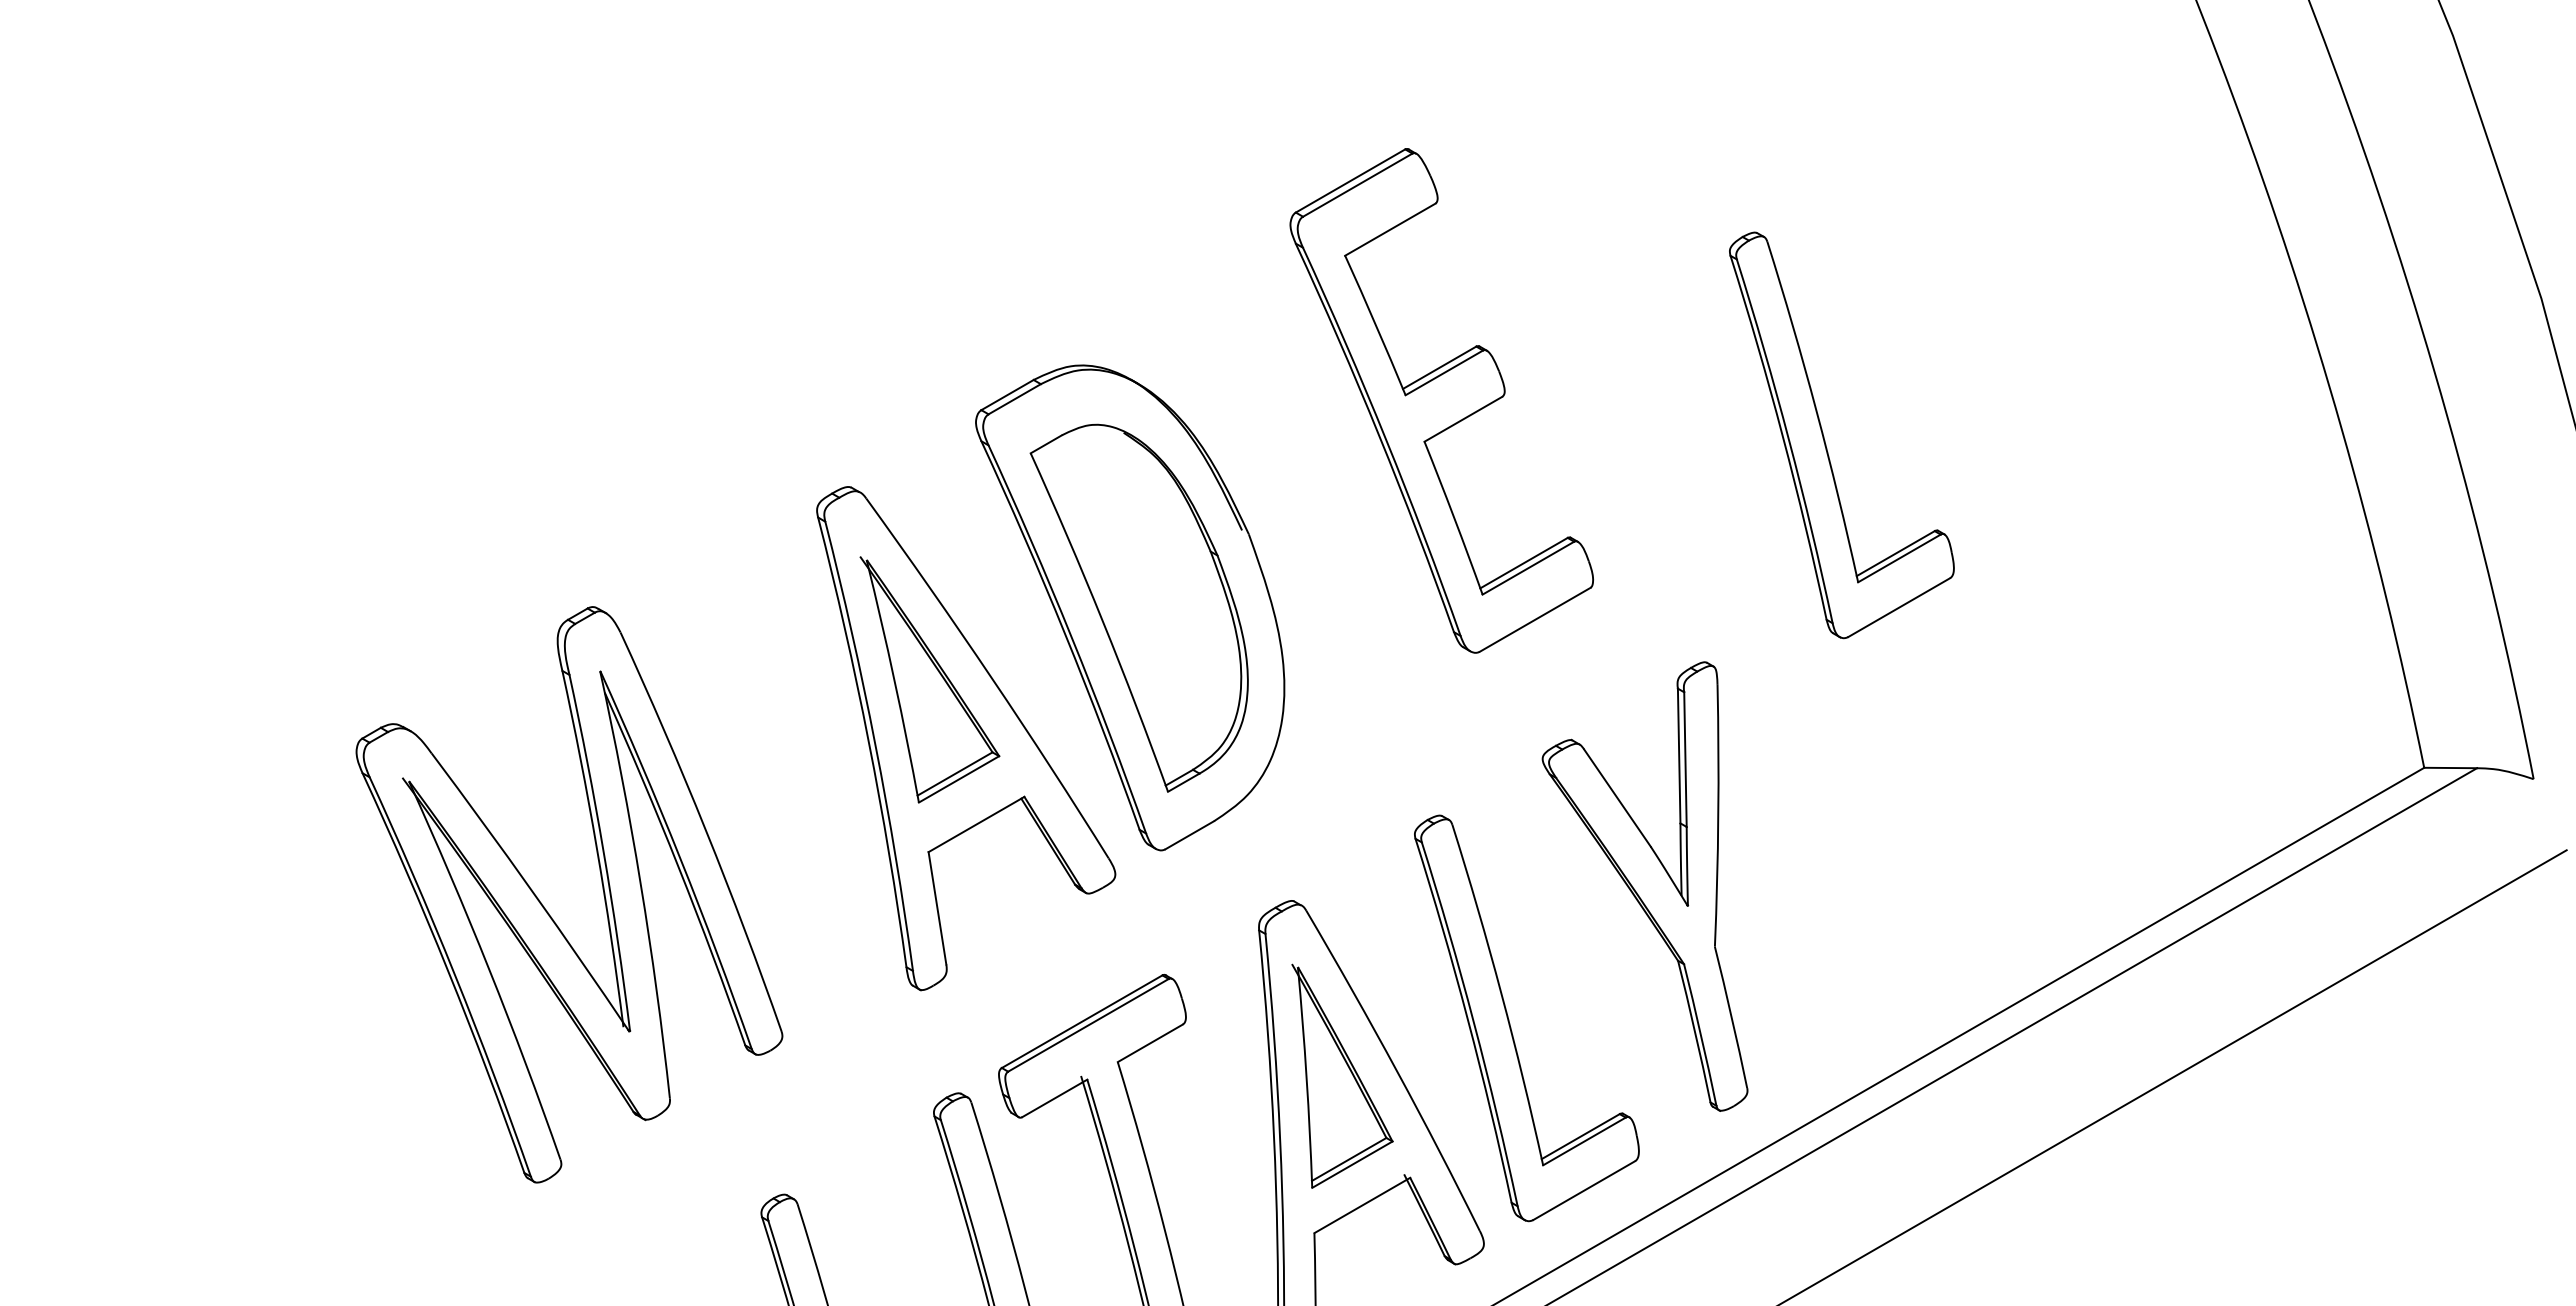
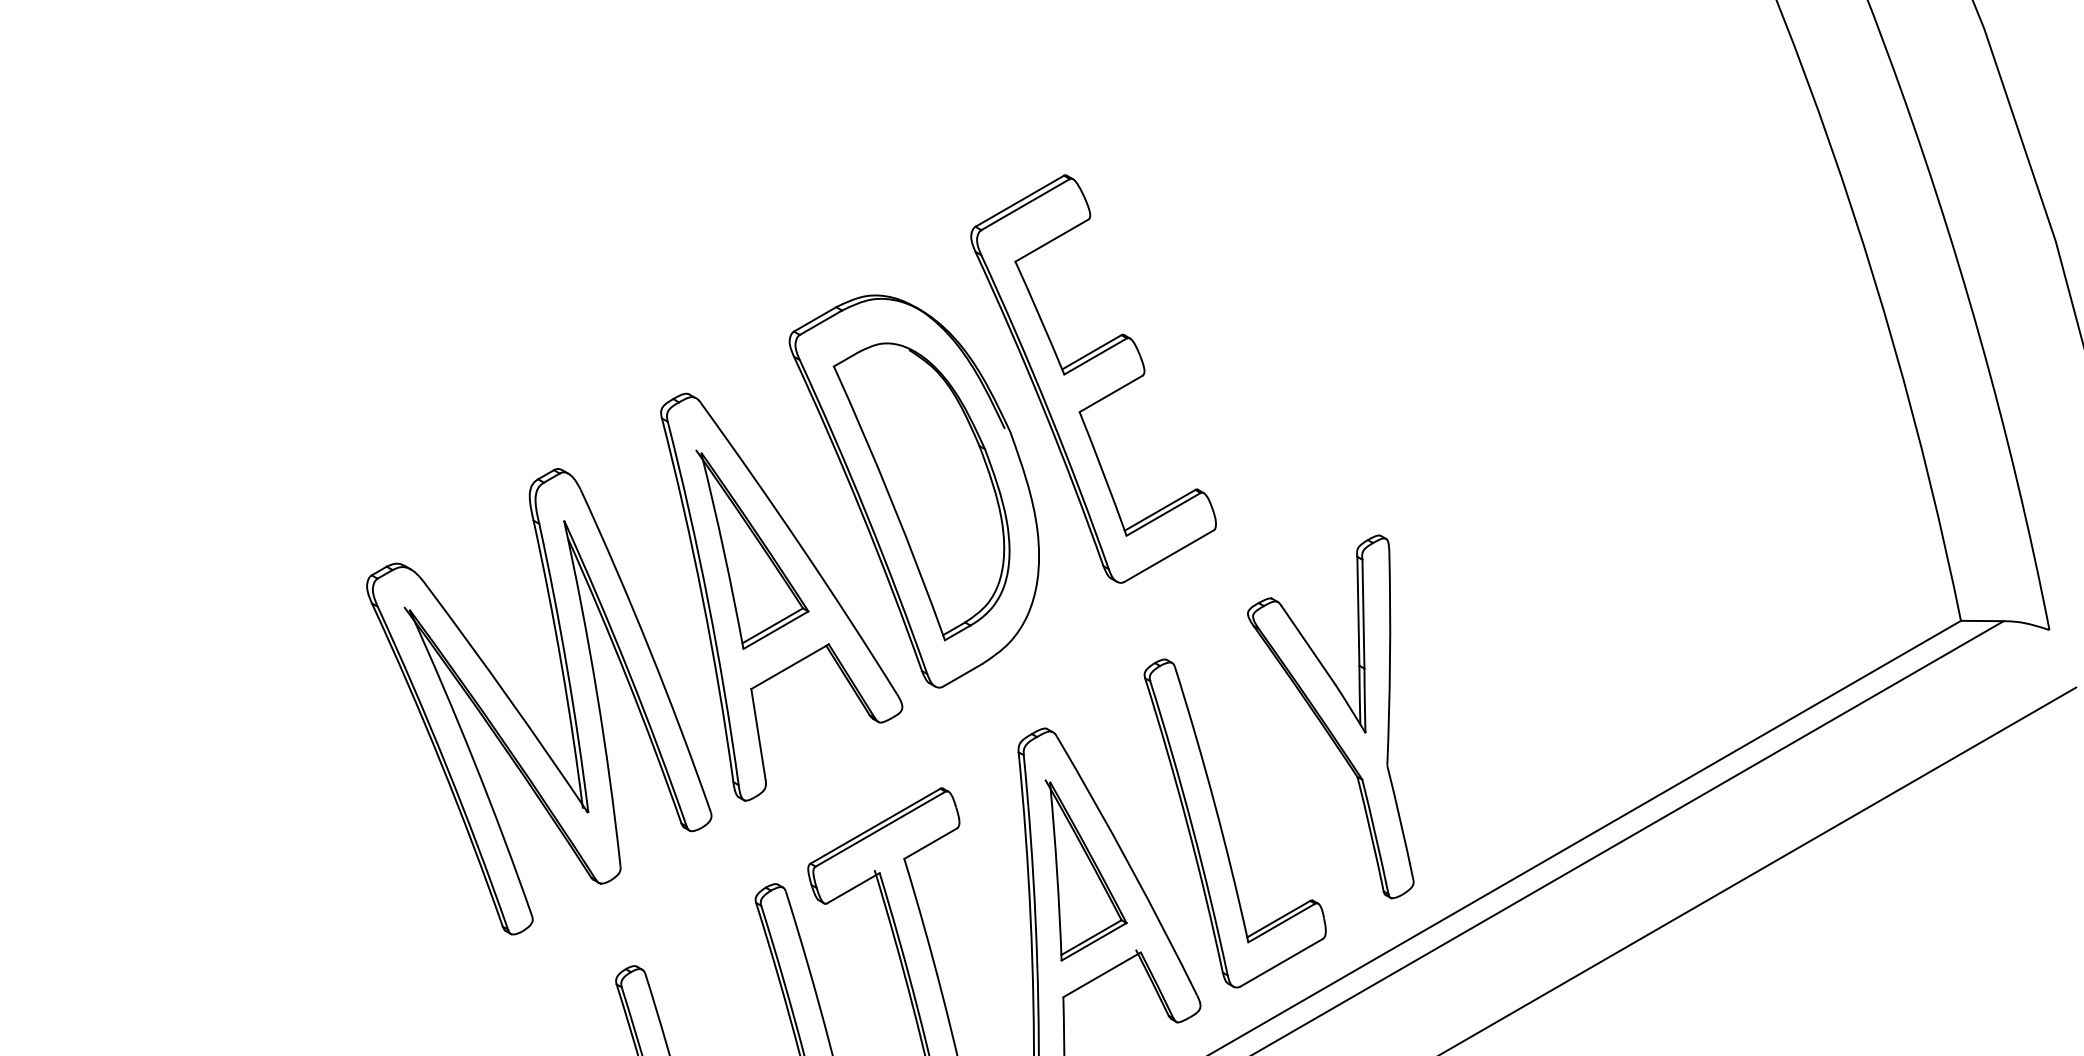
part: (1441, 400) -> (1093, 378), moved
part: (1825, 440) -> (1476, 356), removed
part: (547, 910) -> (521, 714), moved

